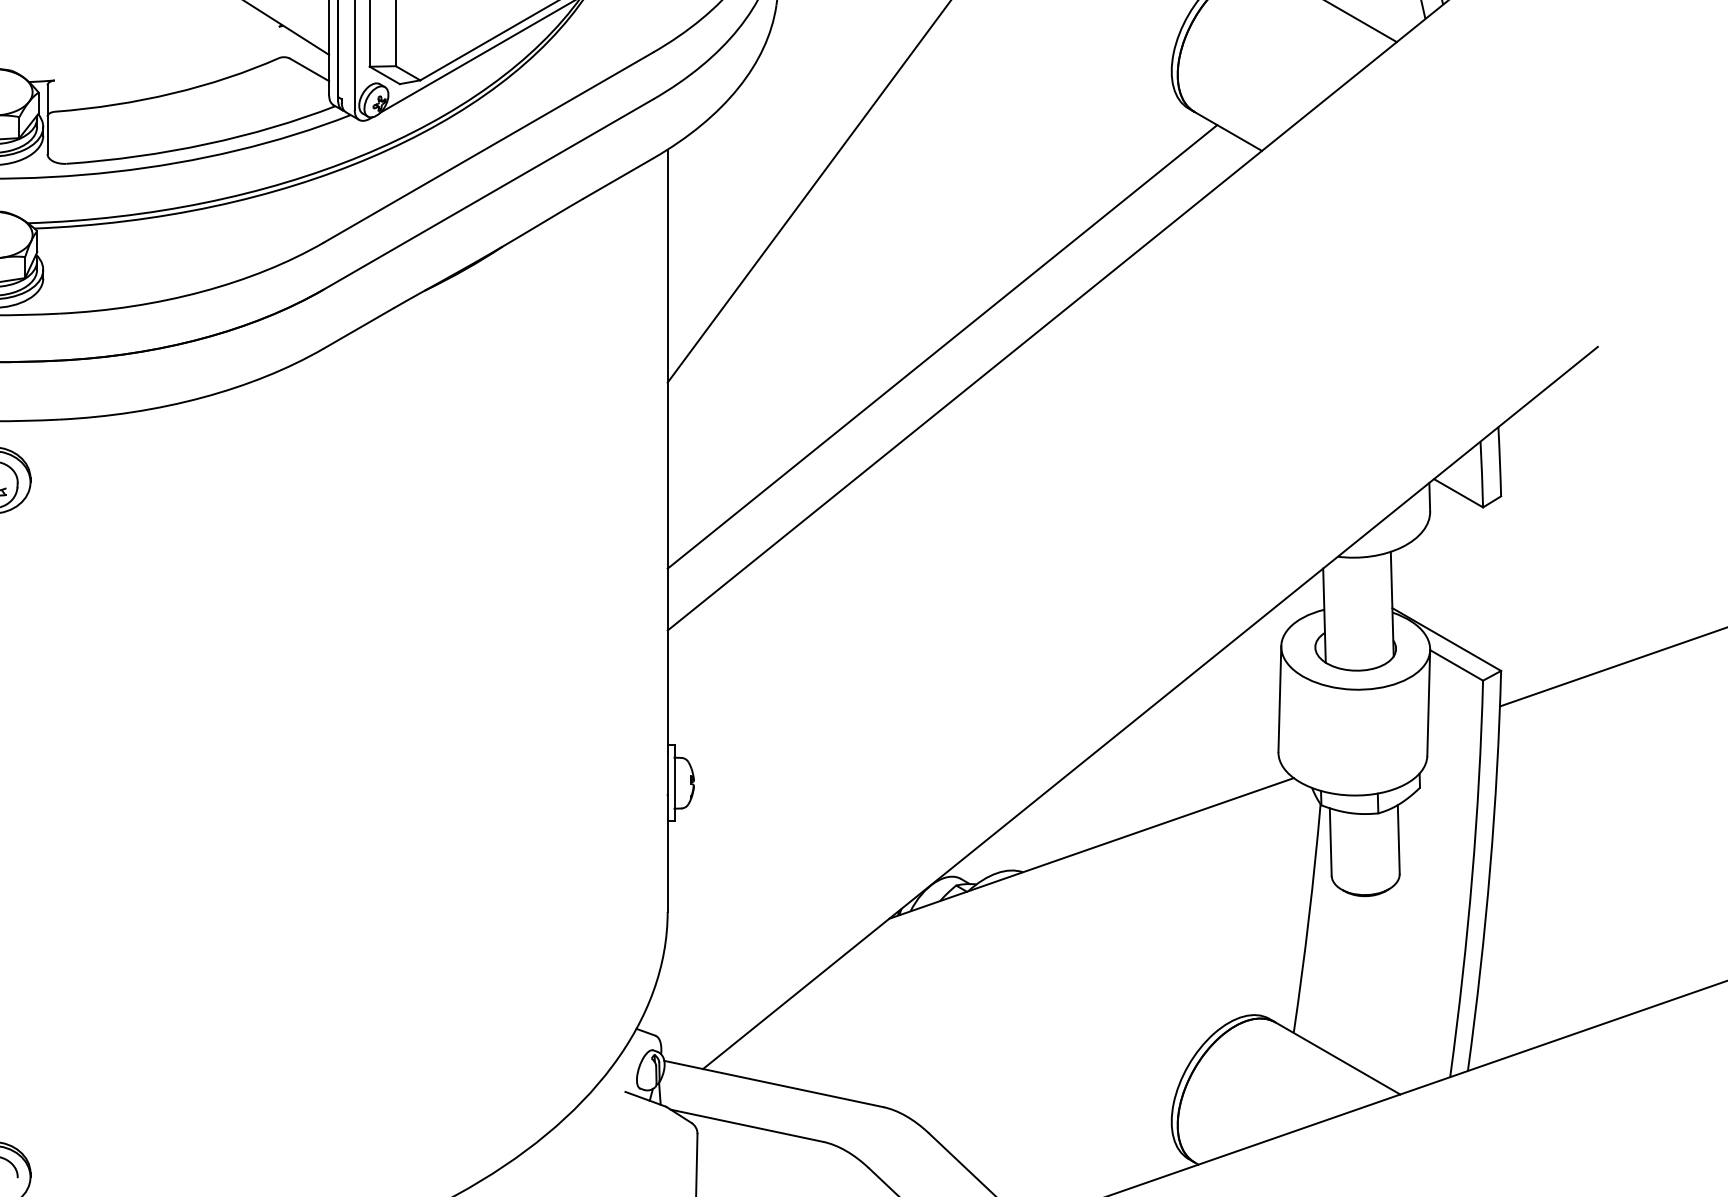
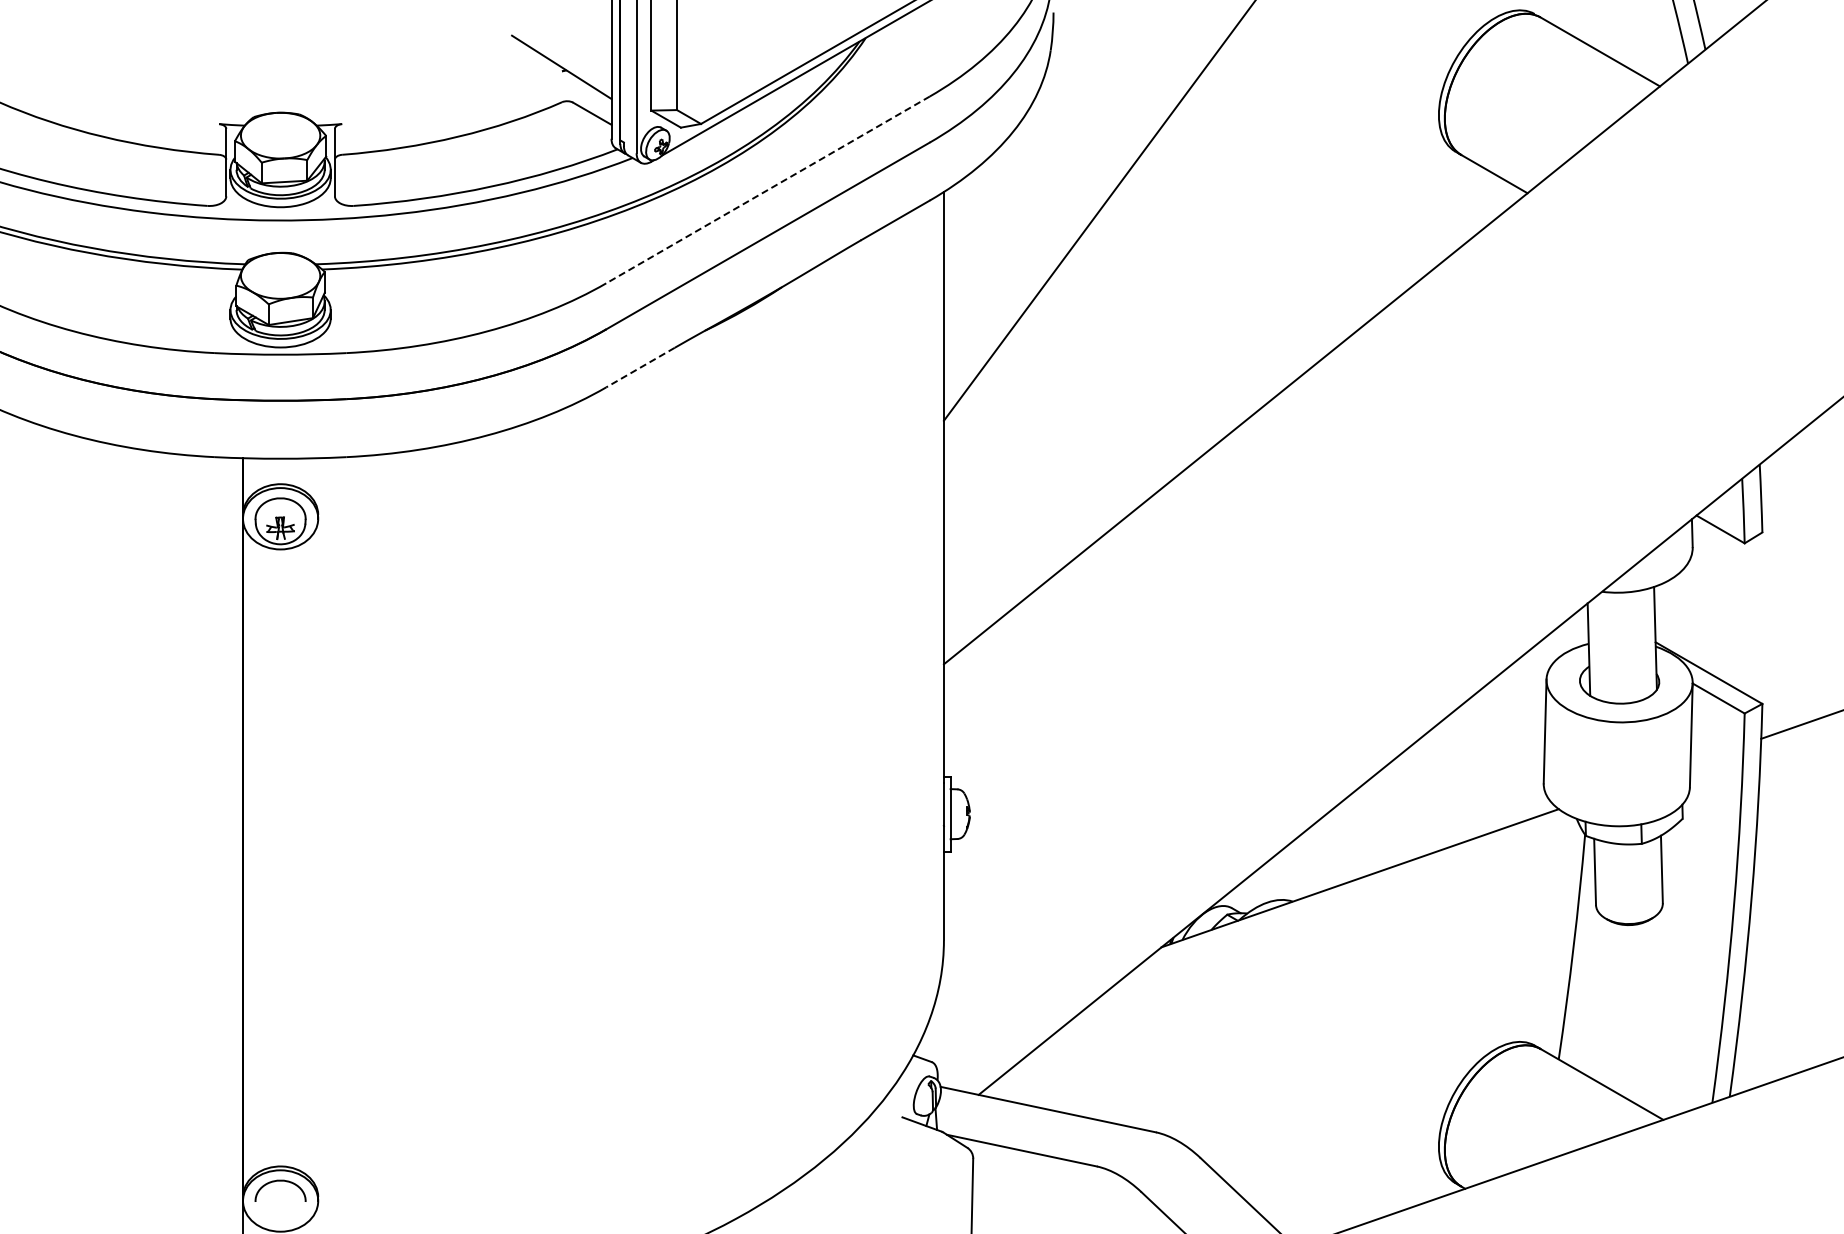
line: (489, 147) -> (768, 189), solid -> dashed
line: (358, 328) -> (640, 367), solid -> dashed
line: (942, 346) -> (1213, 385), removed

